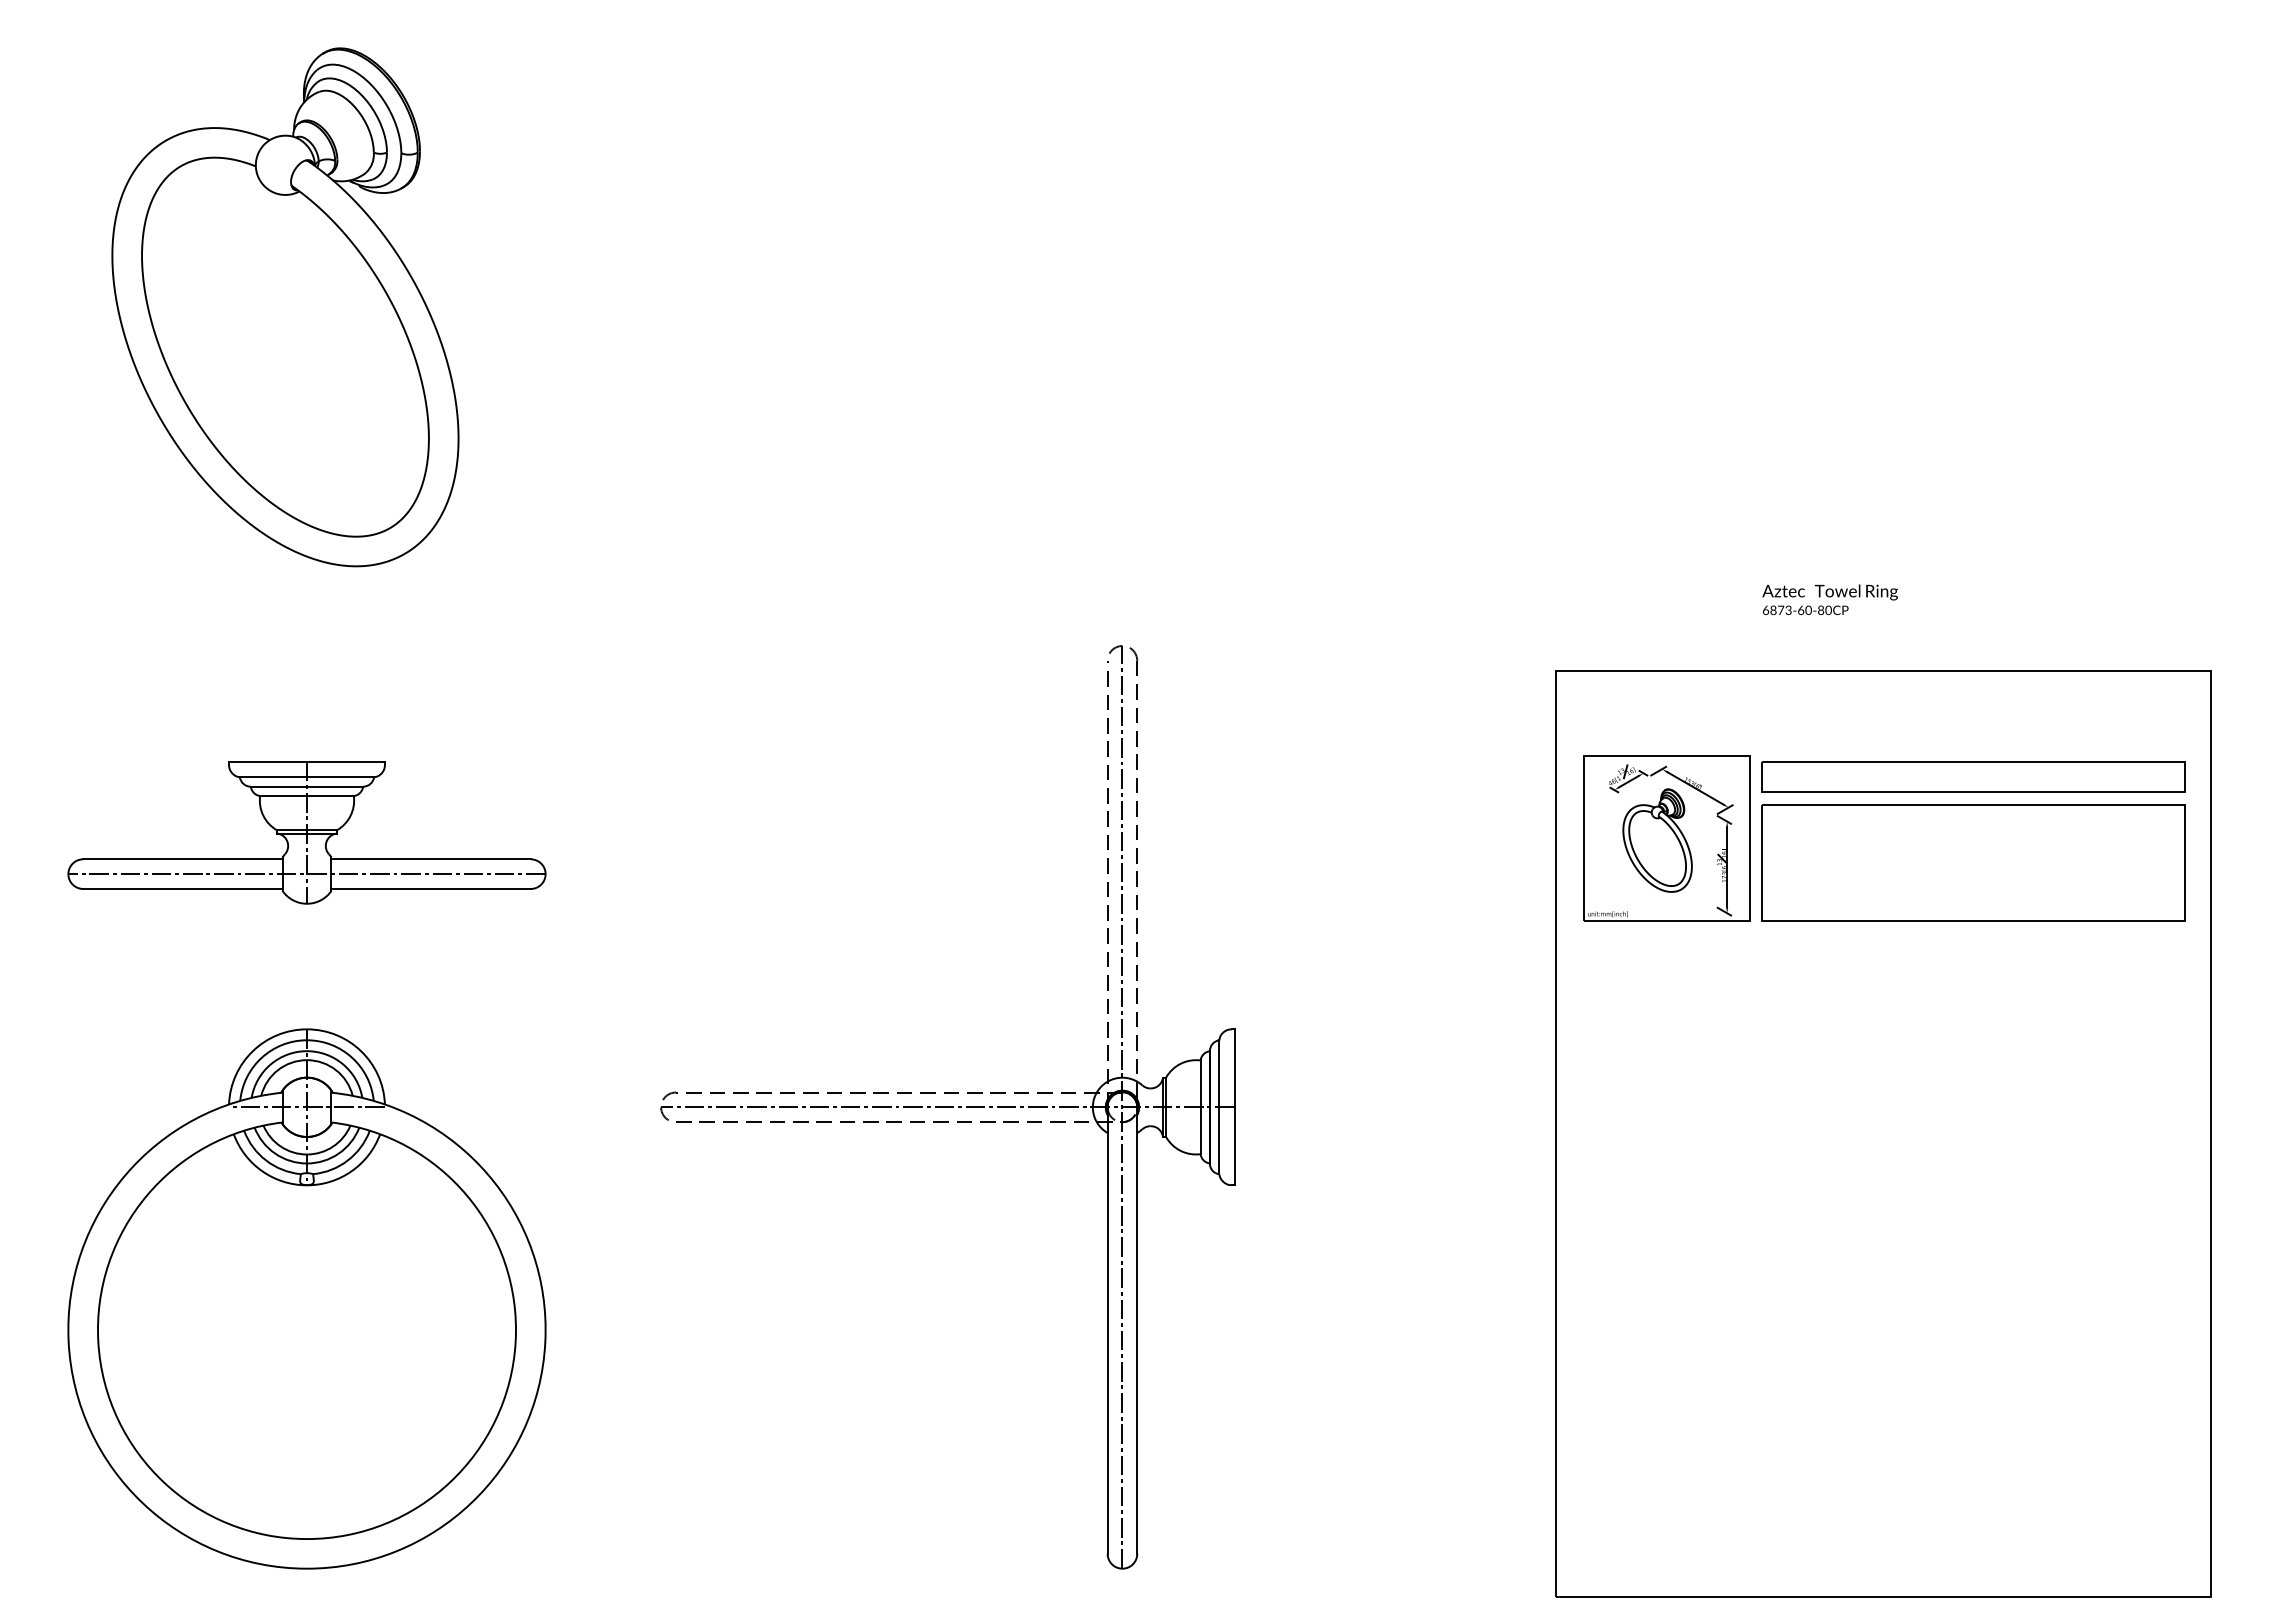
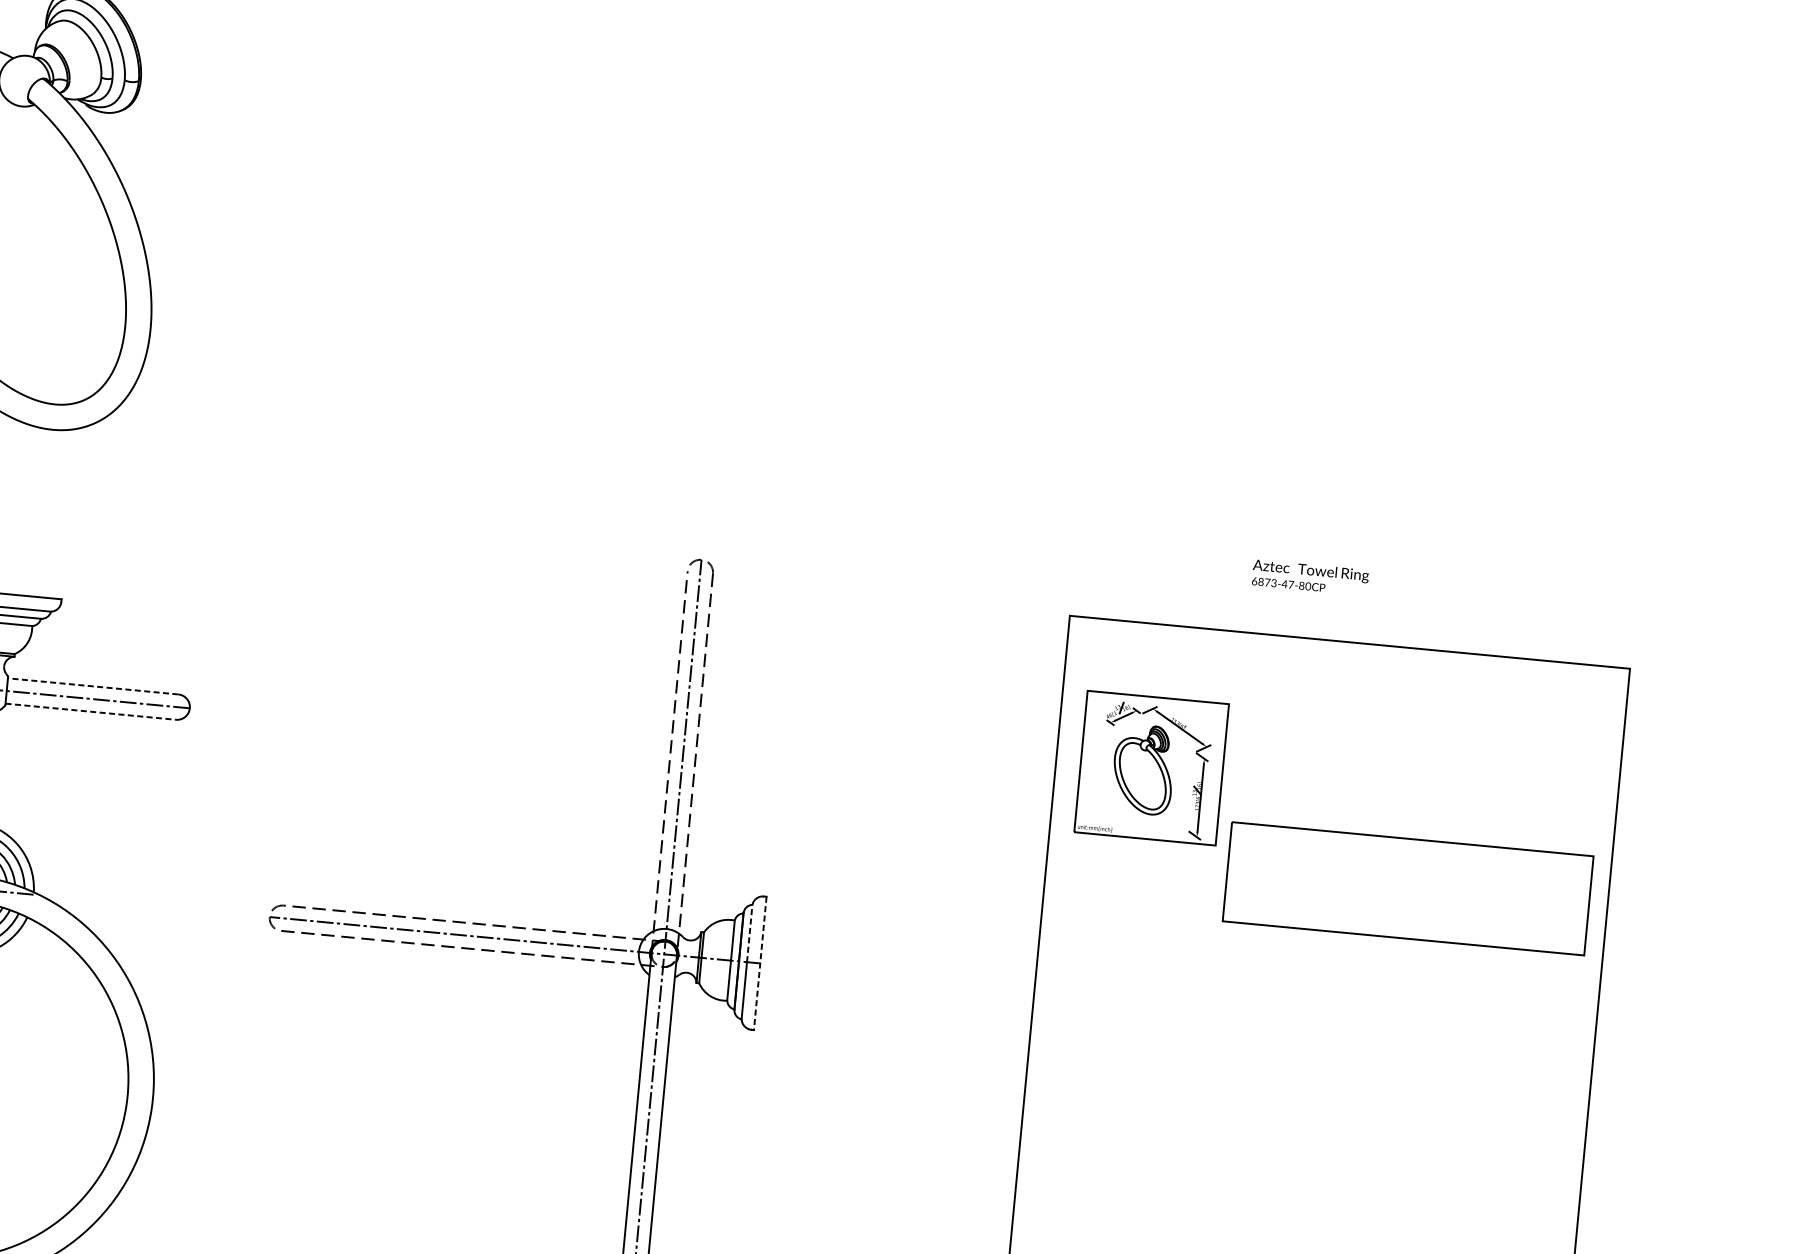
text: (1804, 610) -> (1287, 584), 6873-60-80CP -> 6873-47-80CP
part: (1973, 776) -> (1418, 740), removed
line: (431, 859) -> (93, 686), solid -> dashed
part: (1973, 862) -> (1408, 888), moved
line: (431, 888) -> (91, 711), solid -> dashed
line: (1219, 1073) -> (749, 933), solid -> dashed
line: (1234, 1107) -> (760, 963), solid -> dashed

